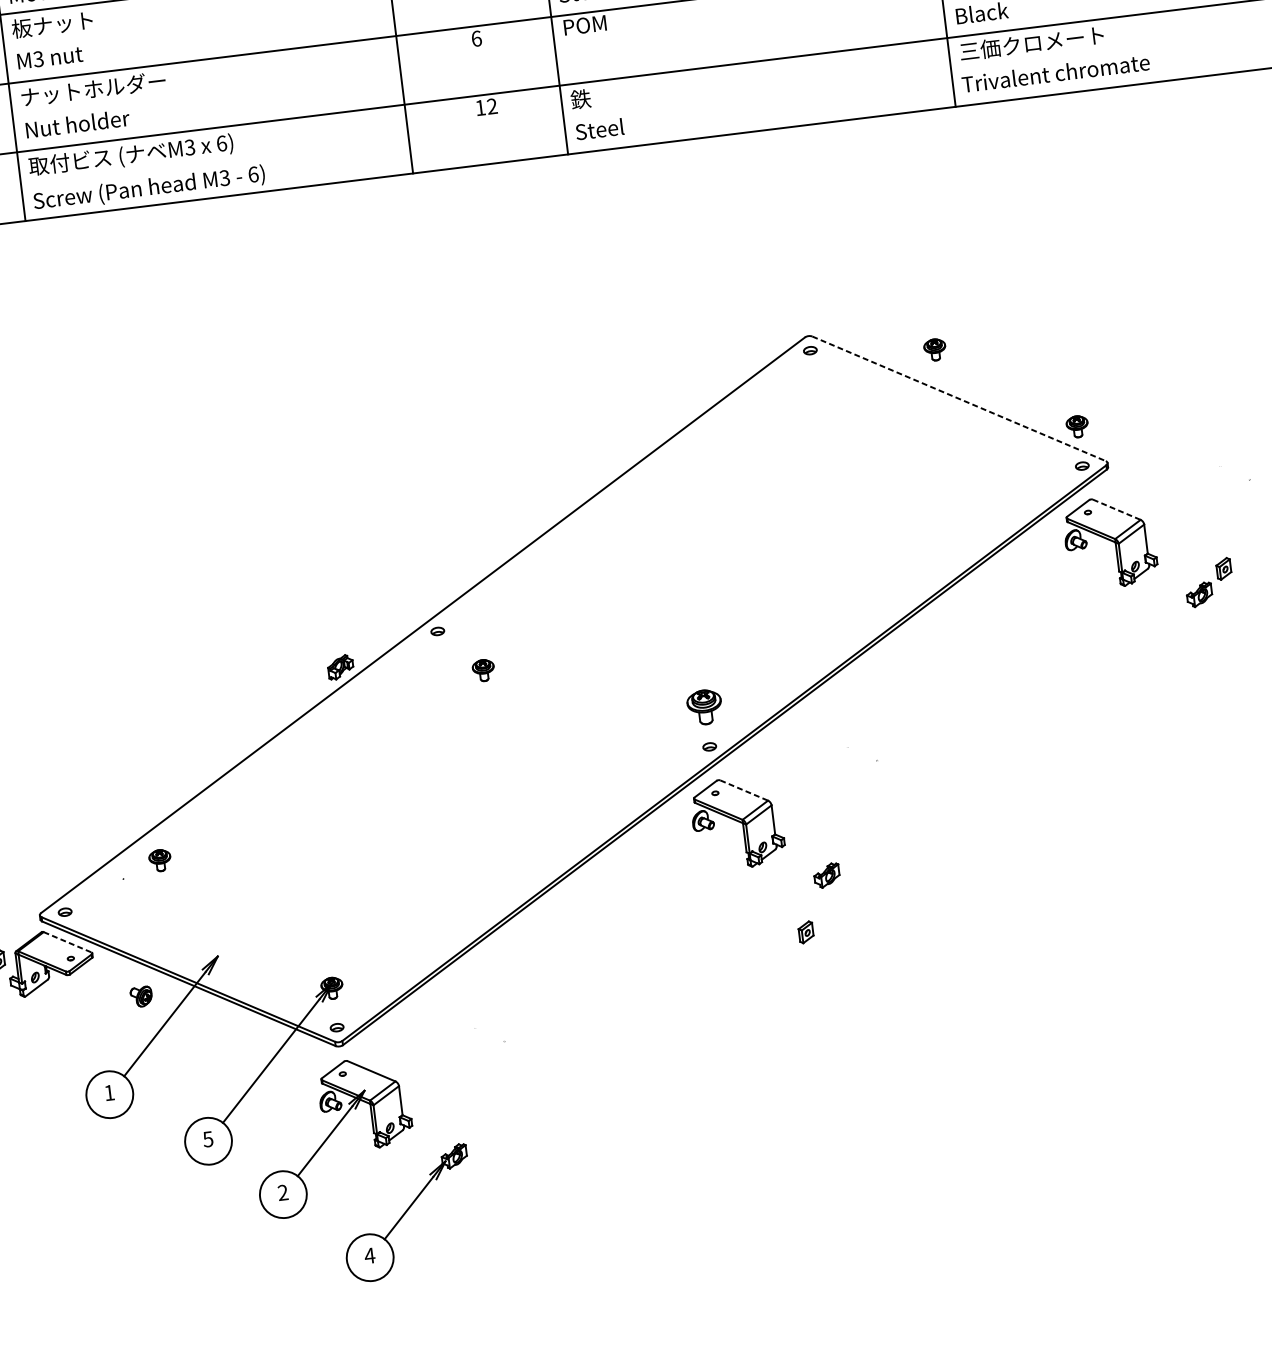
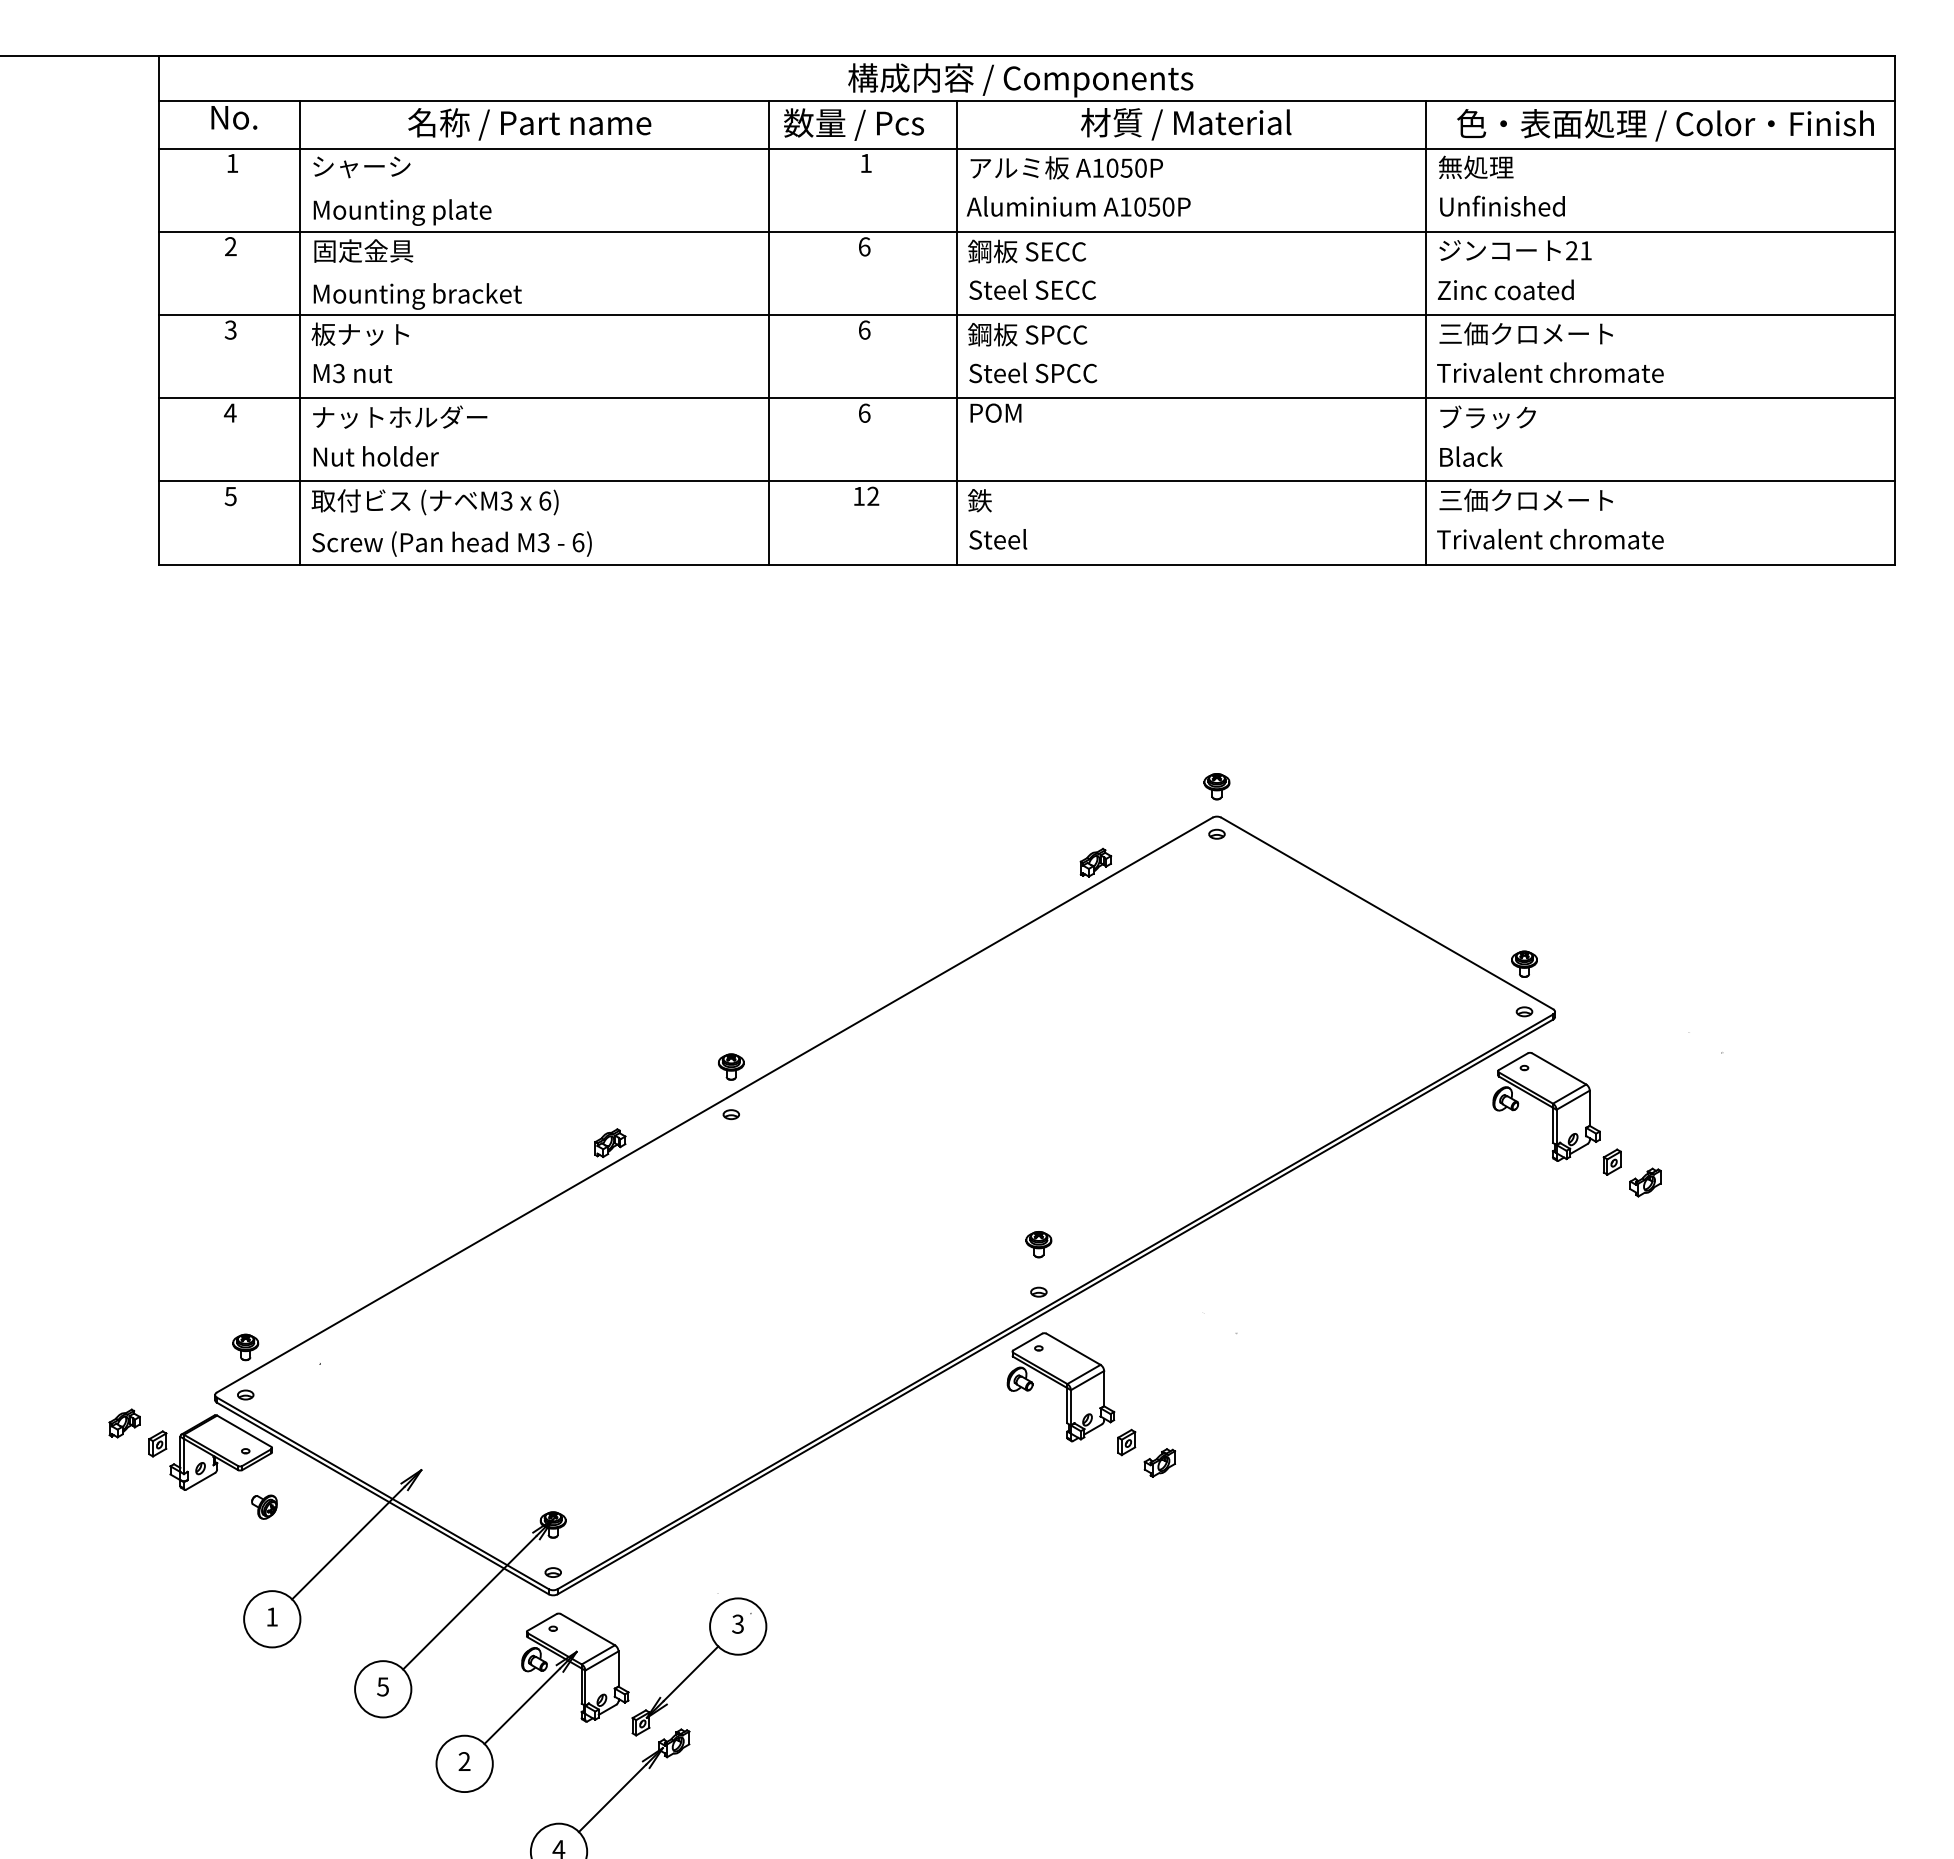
part: (934, 349) -> (1216, 786), moved
part: (712, 386) -> (1095, 862), added
line: (959, 398) -> (1387, 913), dashed -> solid
line: (1117, 510) -> (1559, 1069), dashed -> solid
part: (1223, 568) -> (1611, 1161), moved
part: (483, 670) -> (731, 1066), moved
part: (704, 707) -> (1038, 1244), size x0.62
line: (744, 790) -> (1074, 1349), dashed -> solid
part: (160, 860) -> (245, 1347), moved
part: (805, 932) -> (1126, 1442), moved
line: (67, 942) -> (244, 1431), dashed -> solid
part: (141, 996) -> (264, 1506), moved
part: (467, 1090) -> (699, 1666), added

